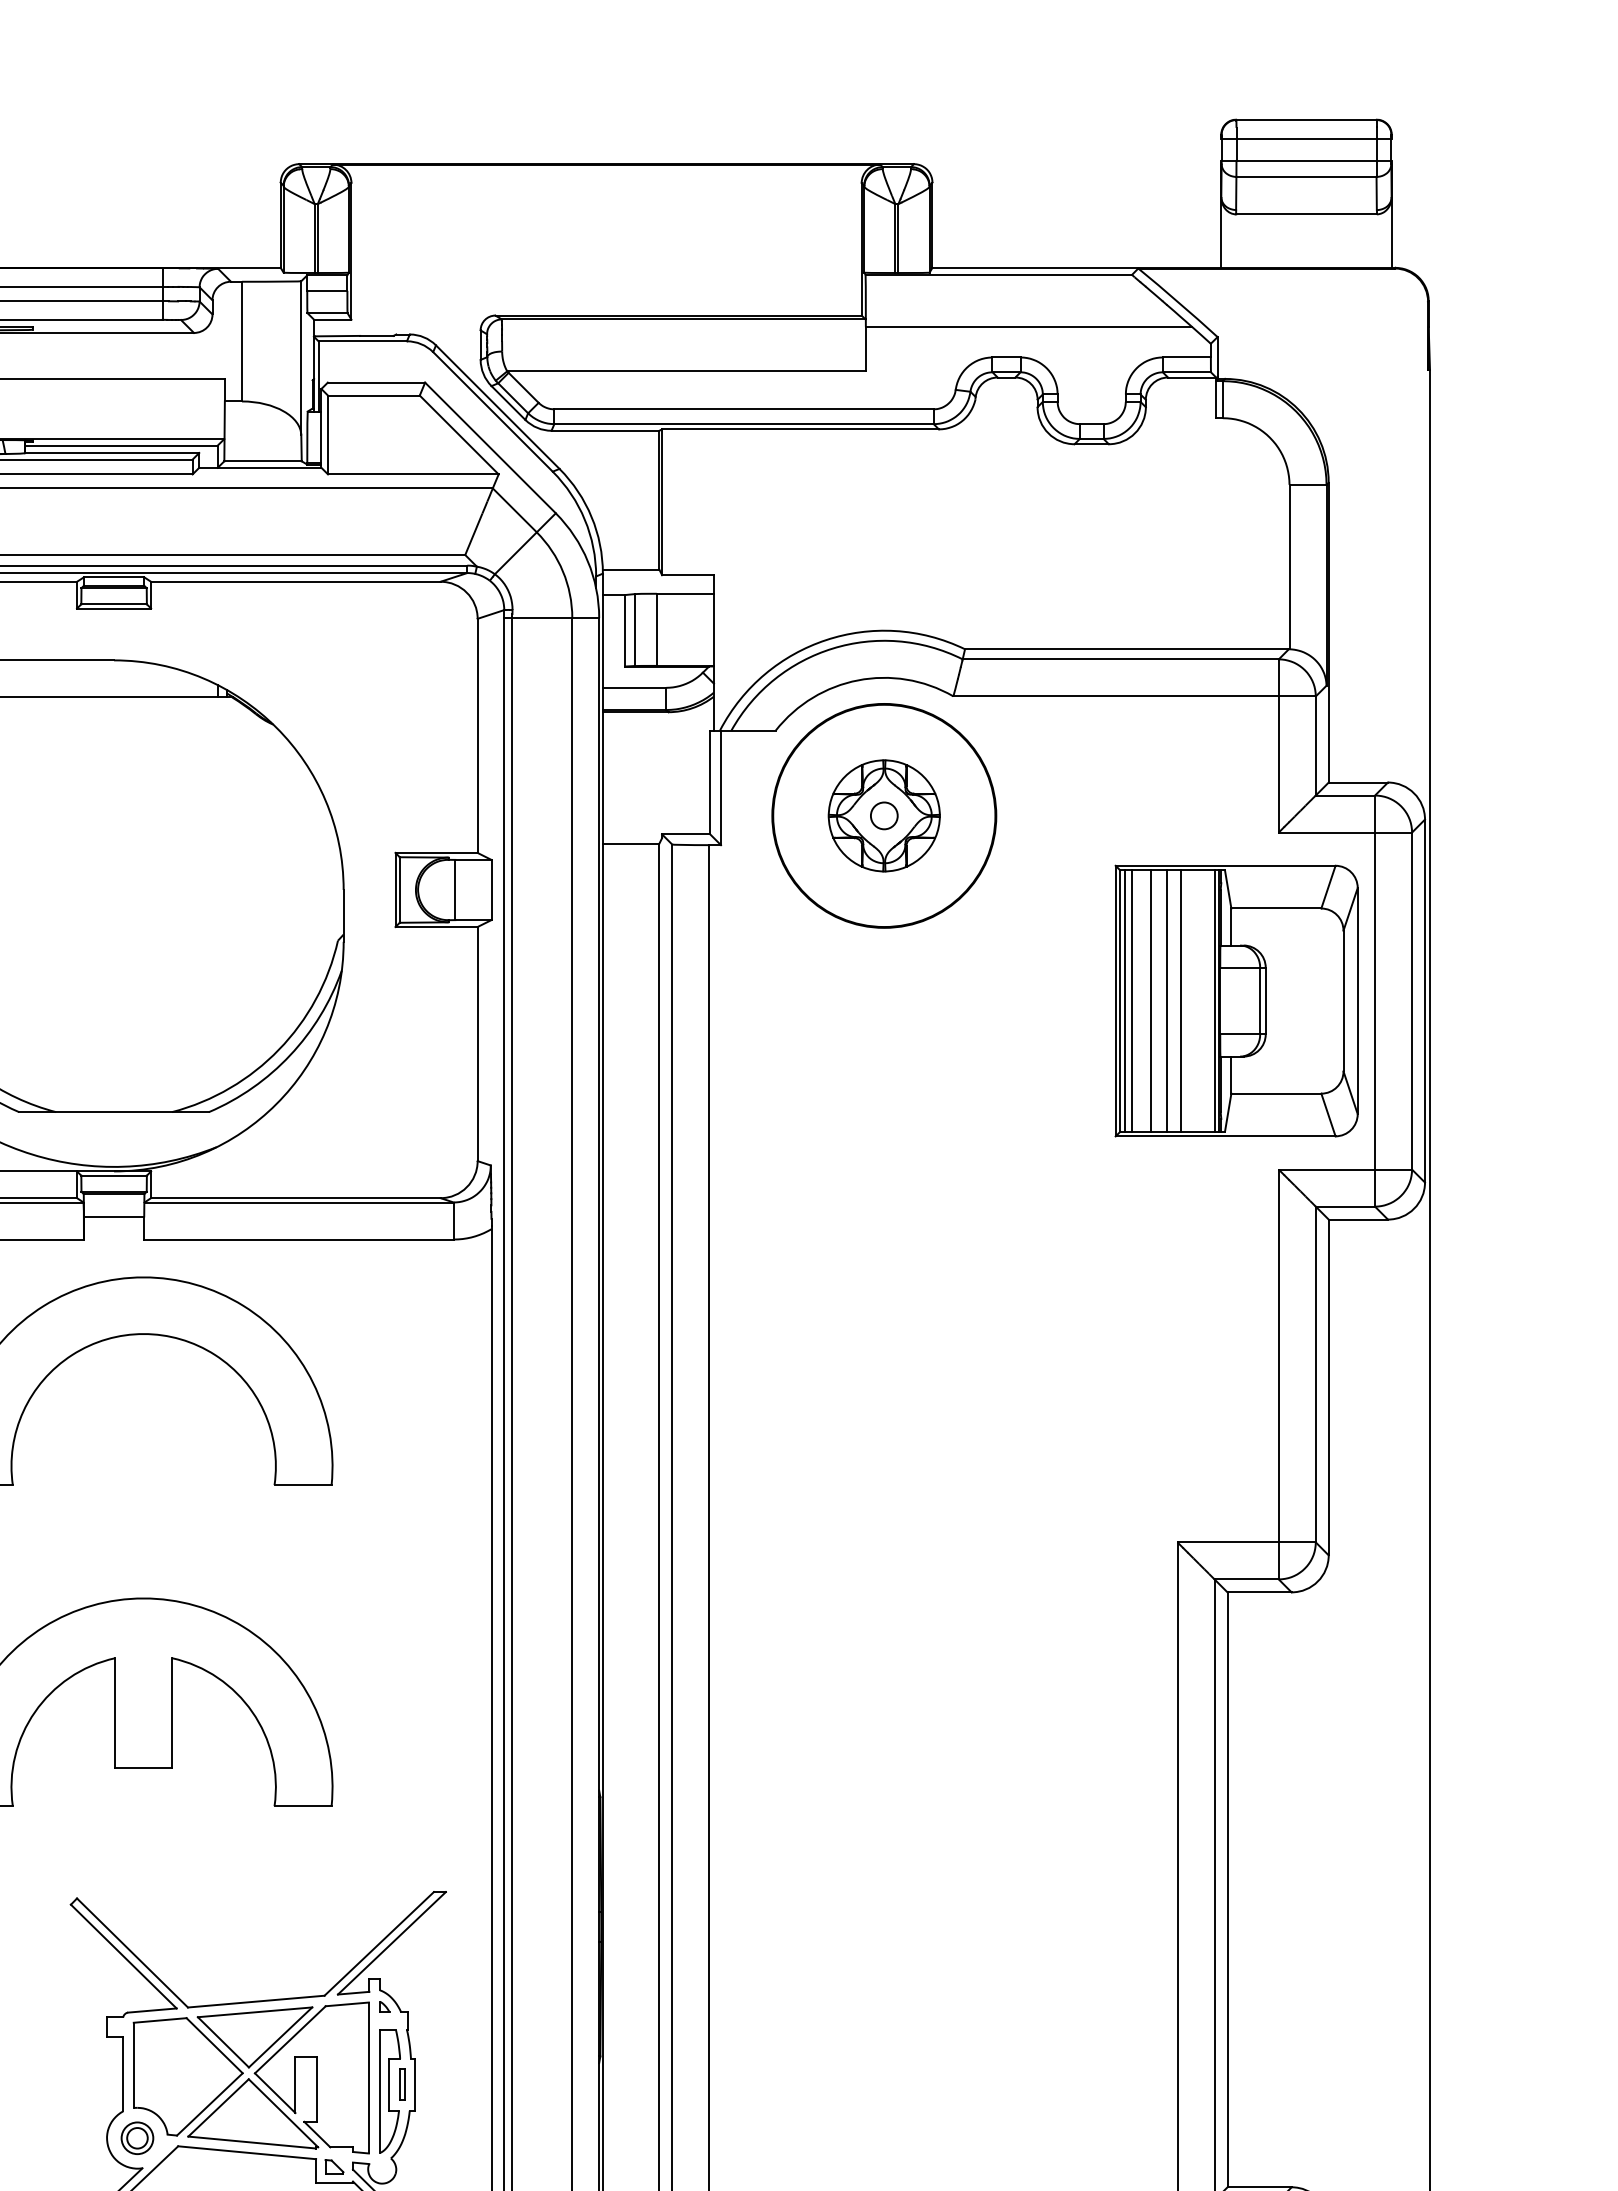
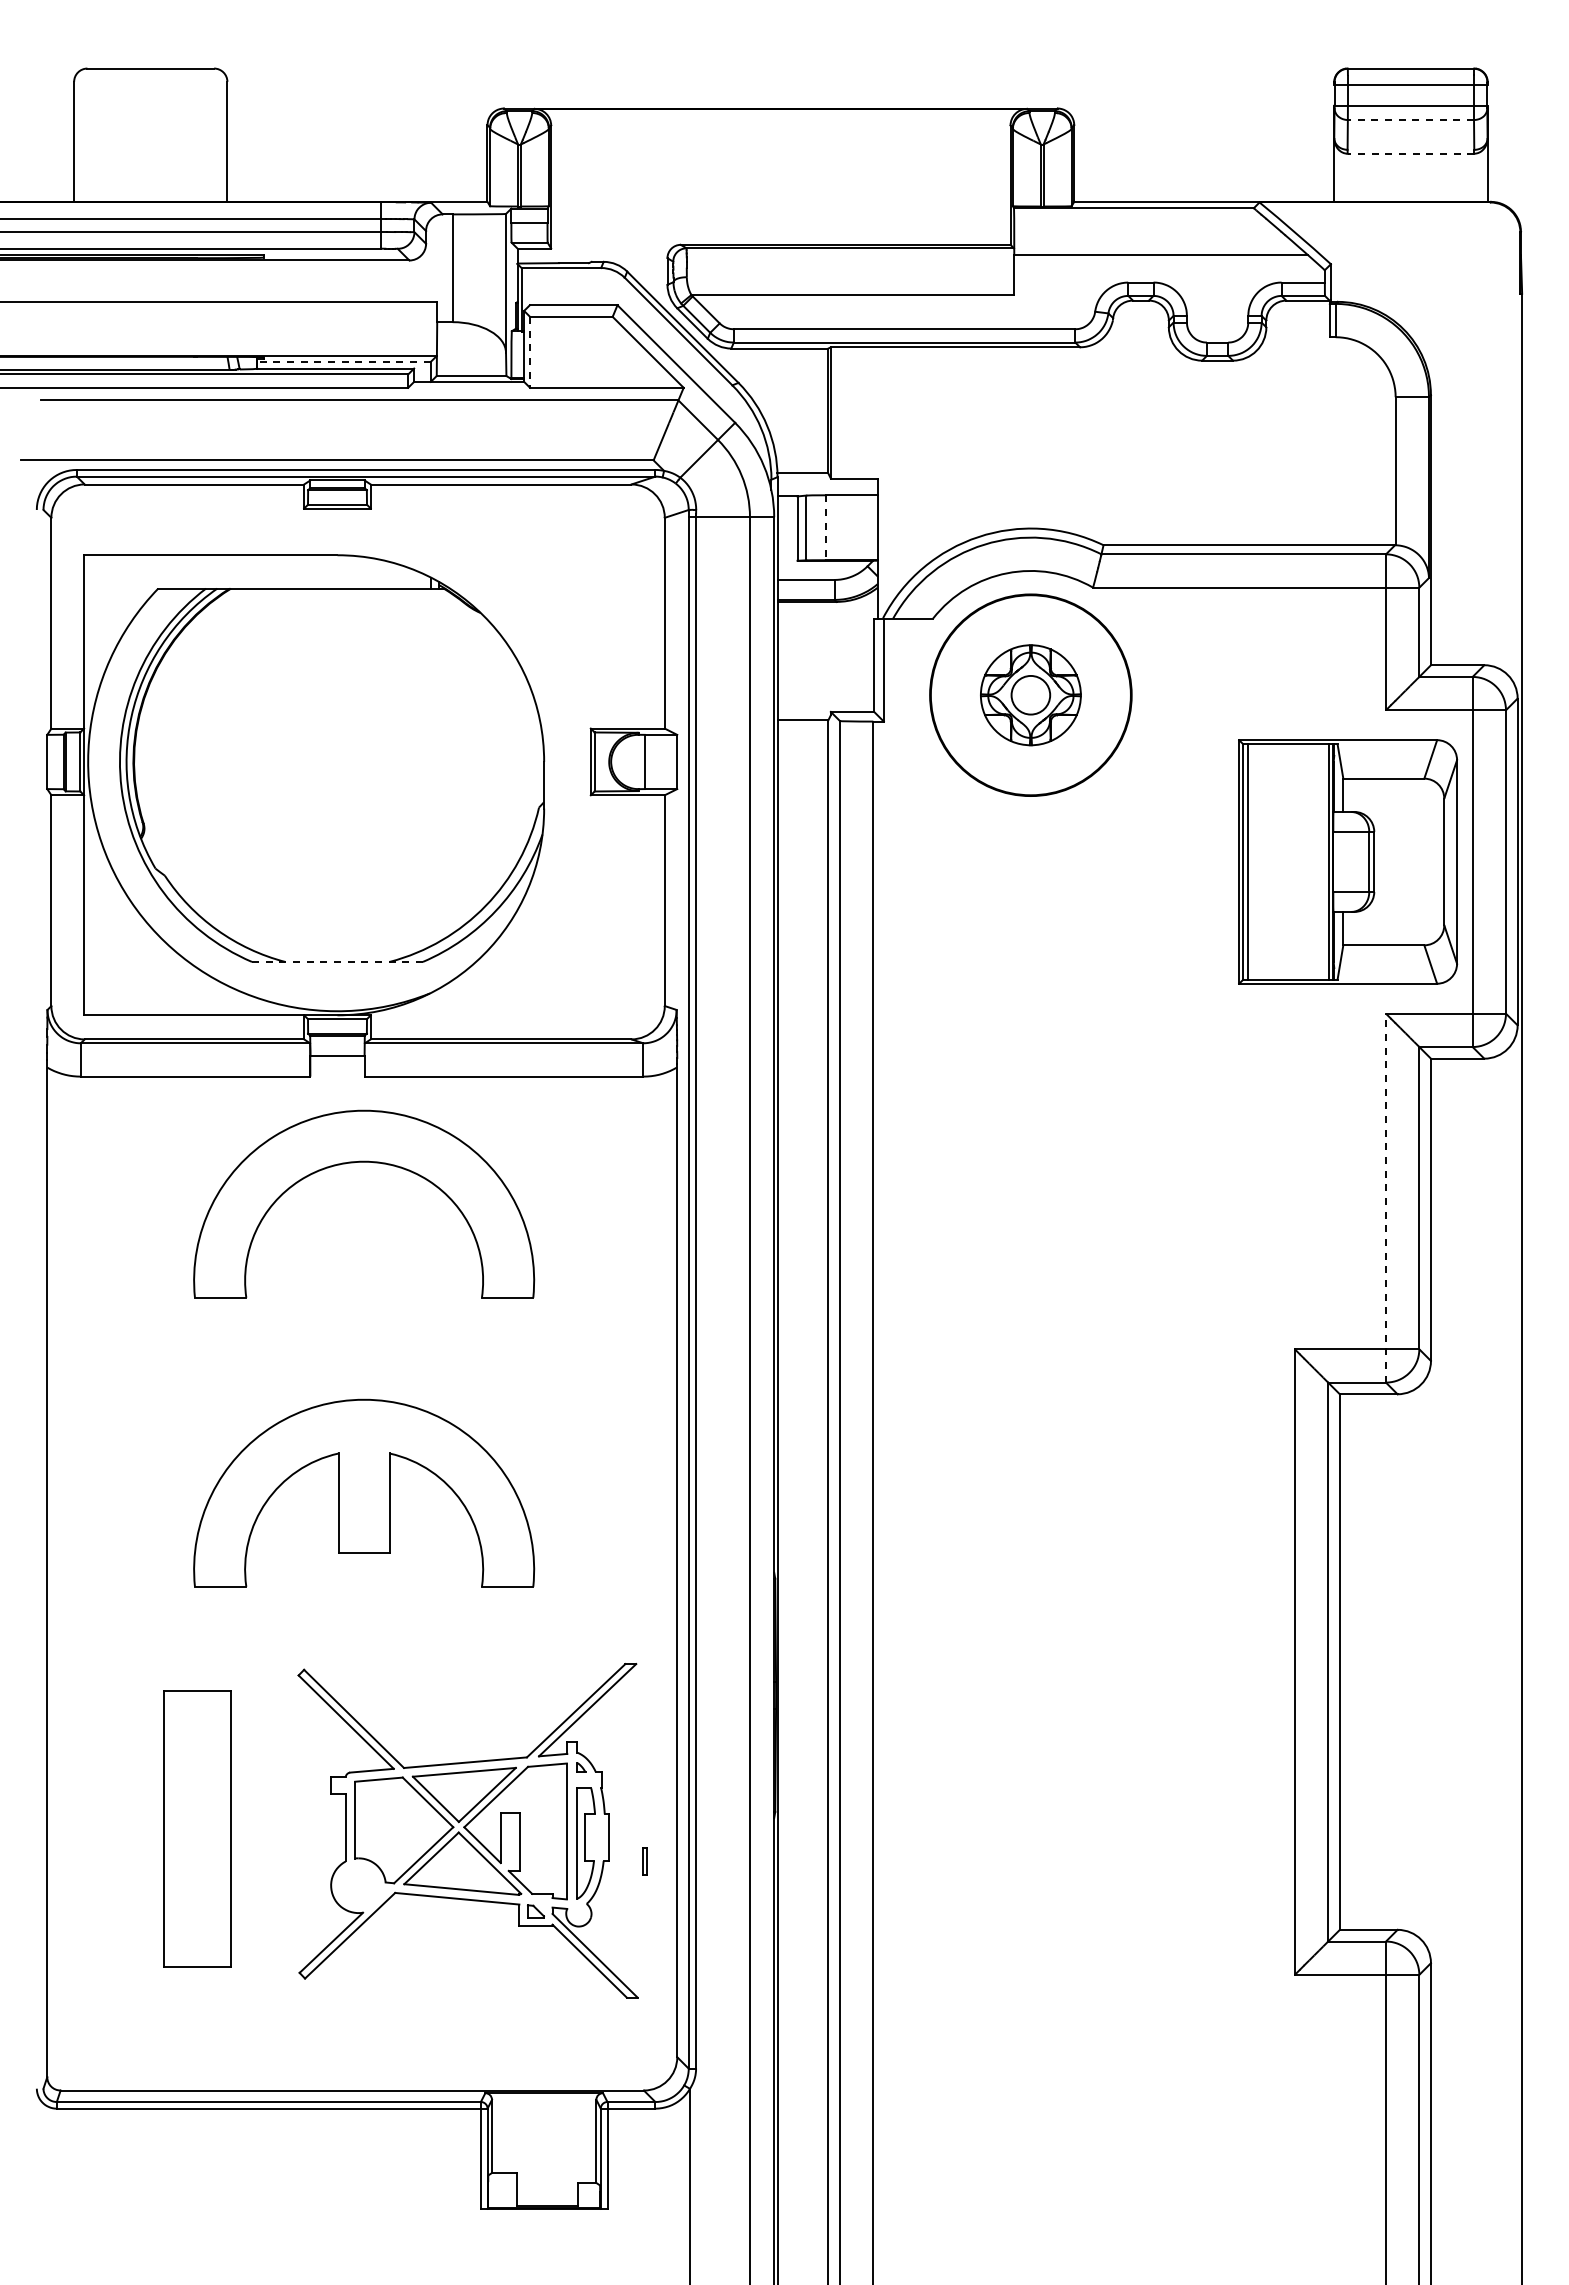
line: (1305, 177) -> (1410, 120), solid -> dashed
line: (1305, 214) -> (1410, 153), solid -> dashed
line: (328, 435) -> (530, 352), solid -> dashed
line: (121, 445) -> (344, 361), solid -> dashed
line: (657, 630) -> (826, 528), solid -> dashed
circle: (883, 816) -> (1030, 695), size x1.6
line: (1132, 1000) -> (1254, 861), removed
line: (1150, 1000) -> (1270, 861), removed
line: (1167, 1000) -> (1285, 861), removed
line: (1181, 1000) -> (1298, 861), removed
line: (112, 1111) -> (336, 961), solid -> dashed
line: (1279, 1373) -> (1386, 1197), solid -> dashed
part: (401, 2084) -> (644, 1861), moved
part: (137, 2138) -> (358, 1885), removed

